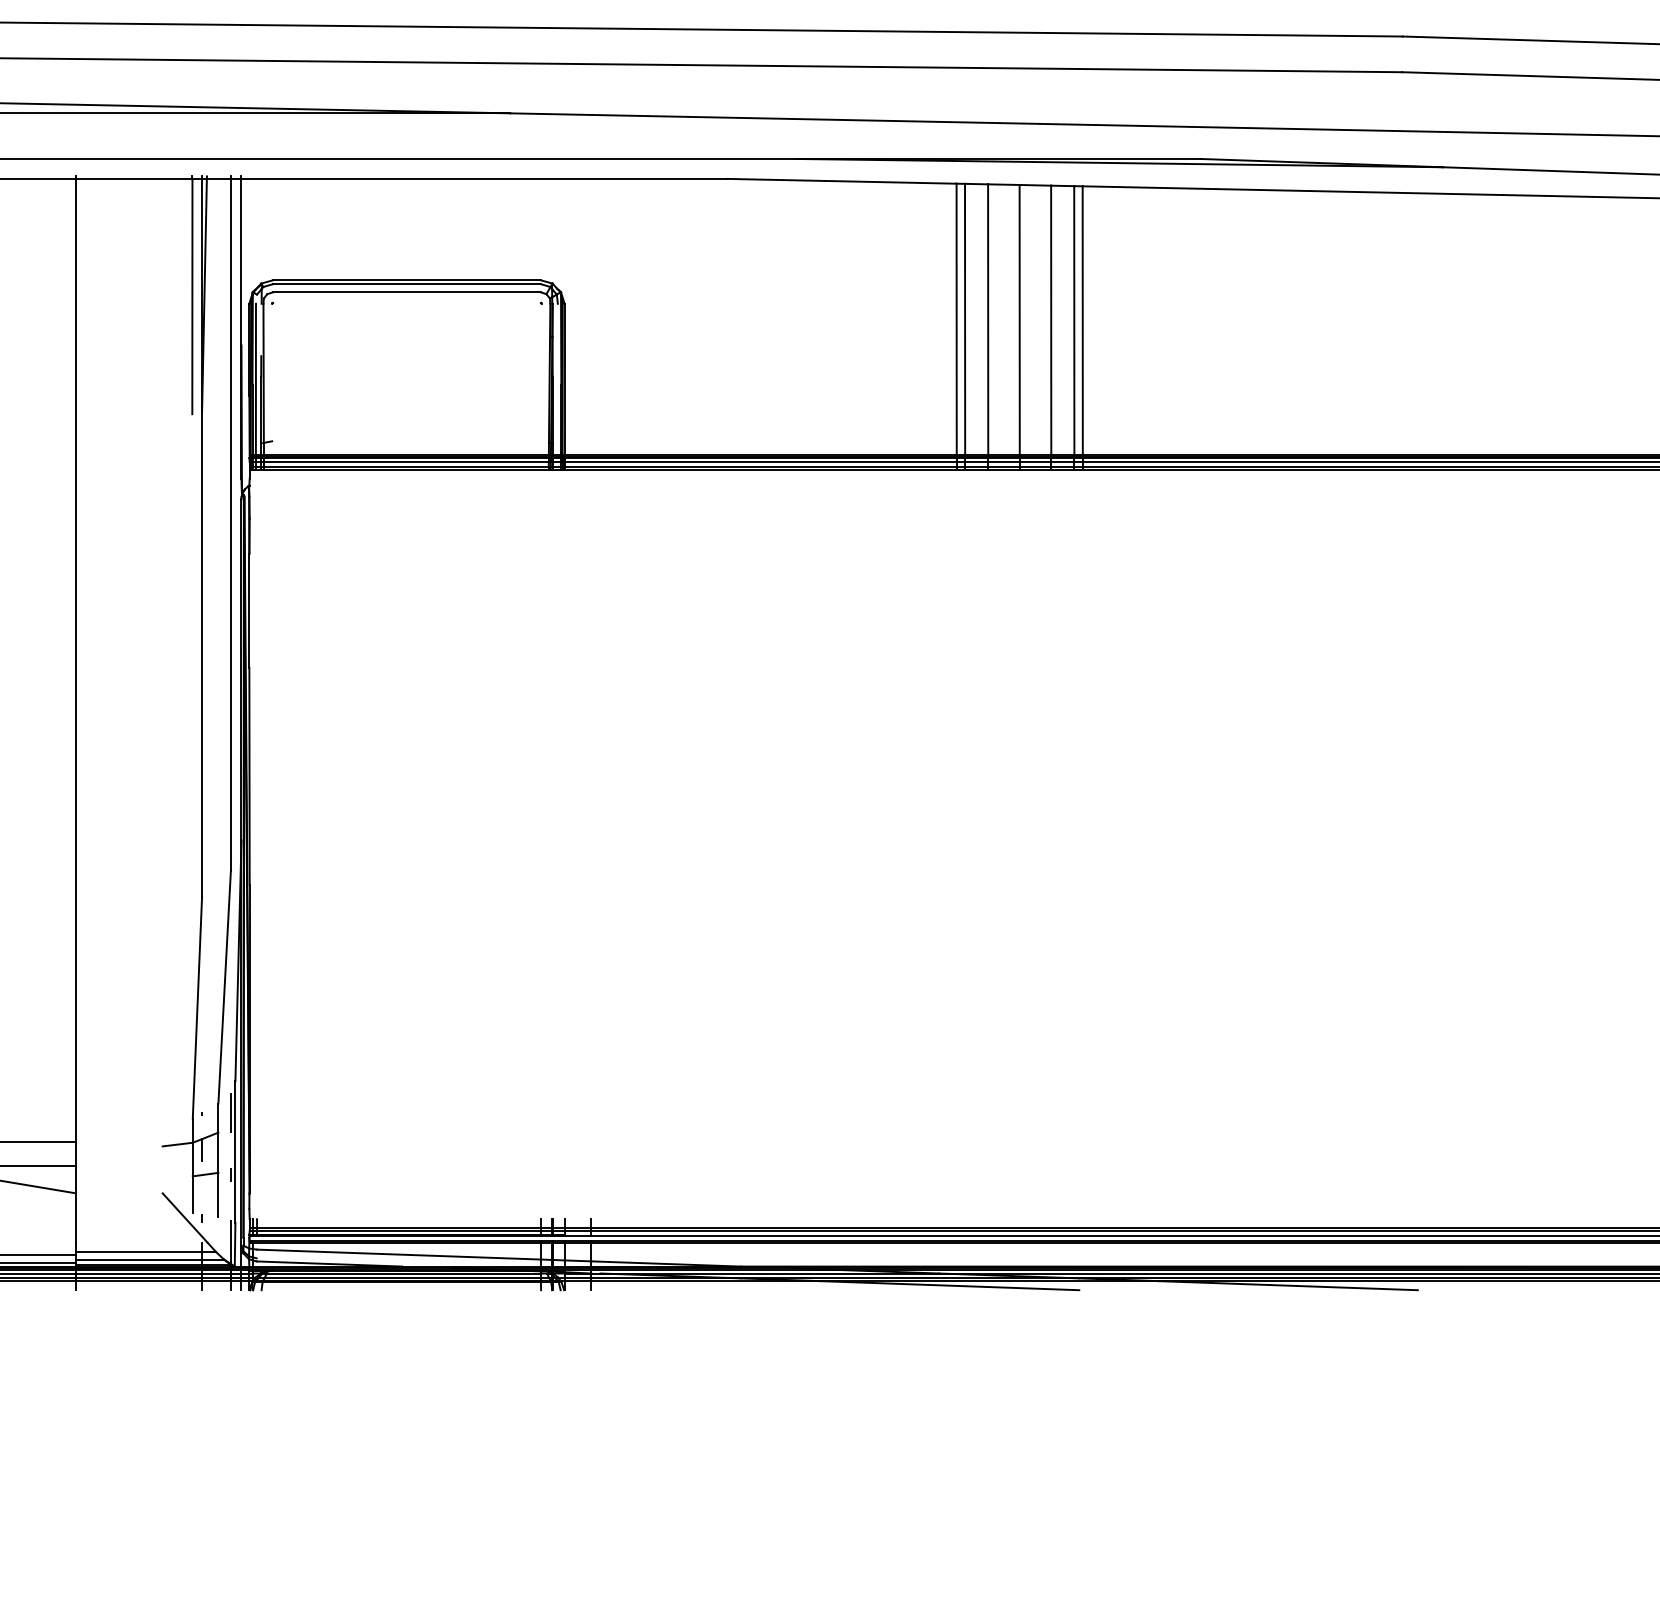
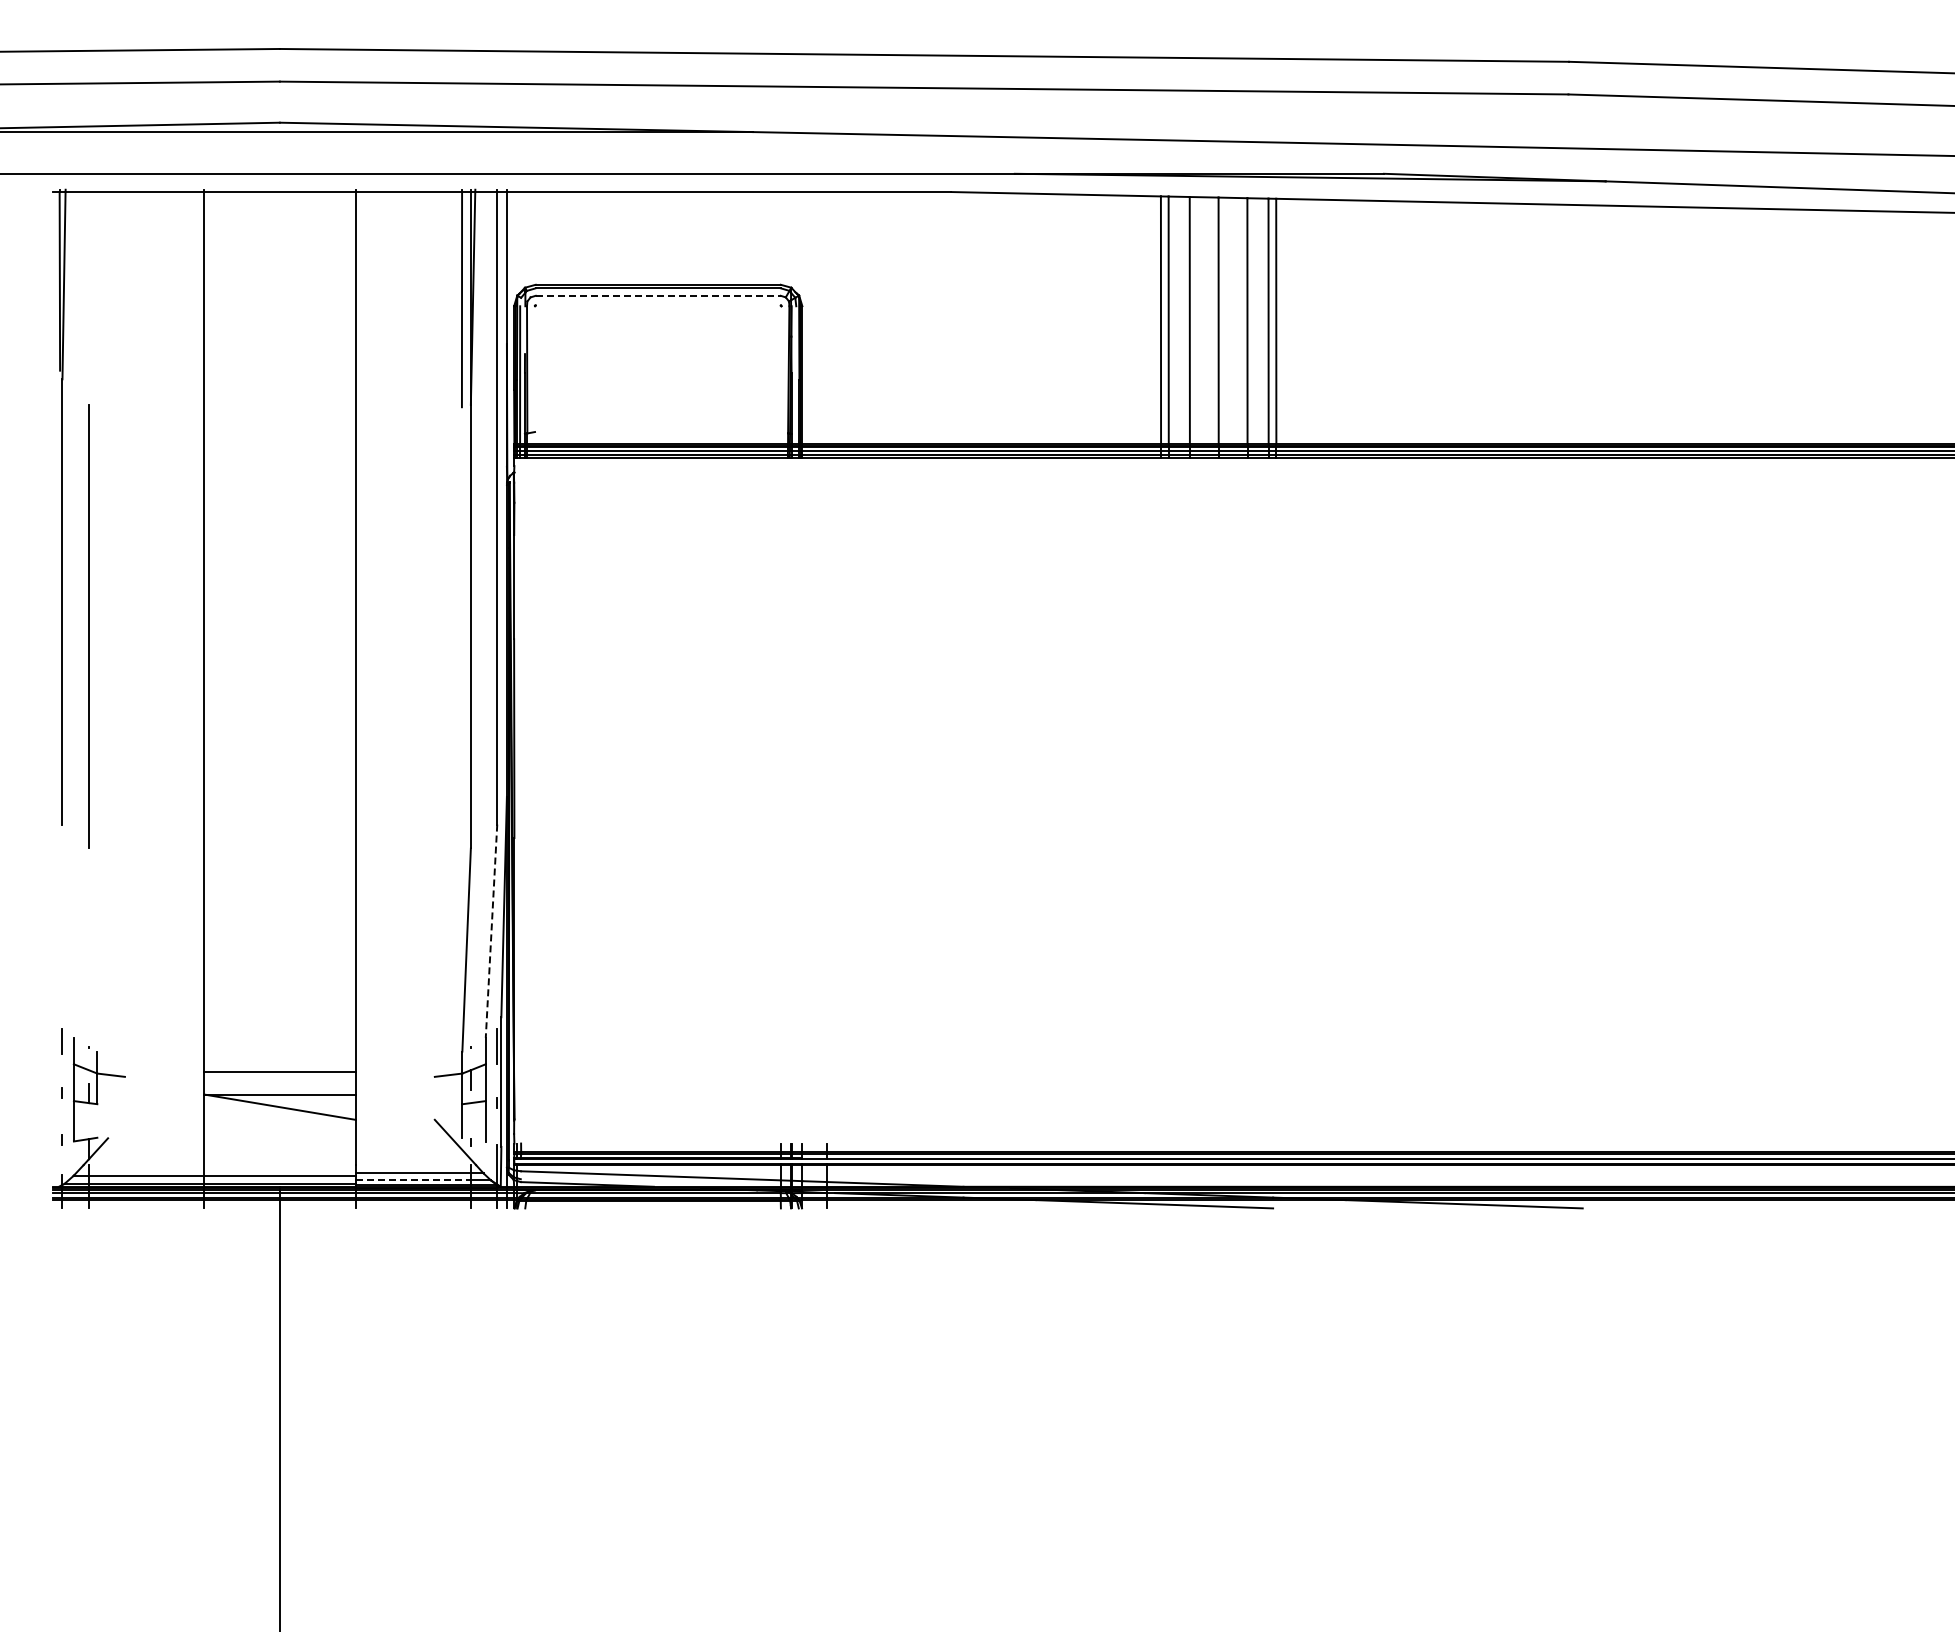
line: (407, 292) -> (658, 295), solid -> dashed
line: (224, 987) -> (491, 931), solid -> dashed
line: (139, 1259) -> (413, 1180), solid -> dashed

